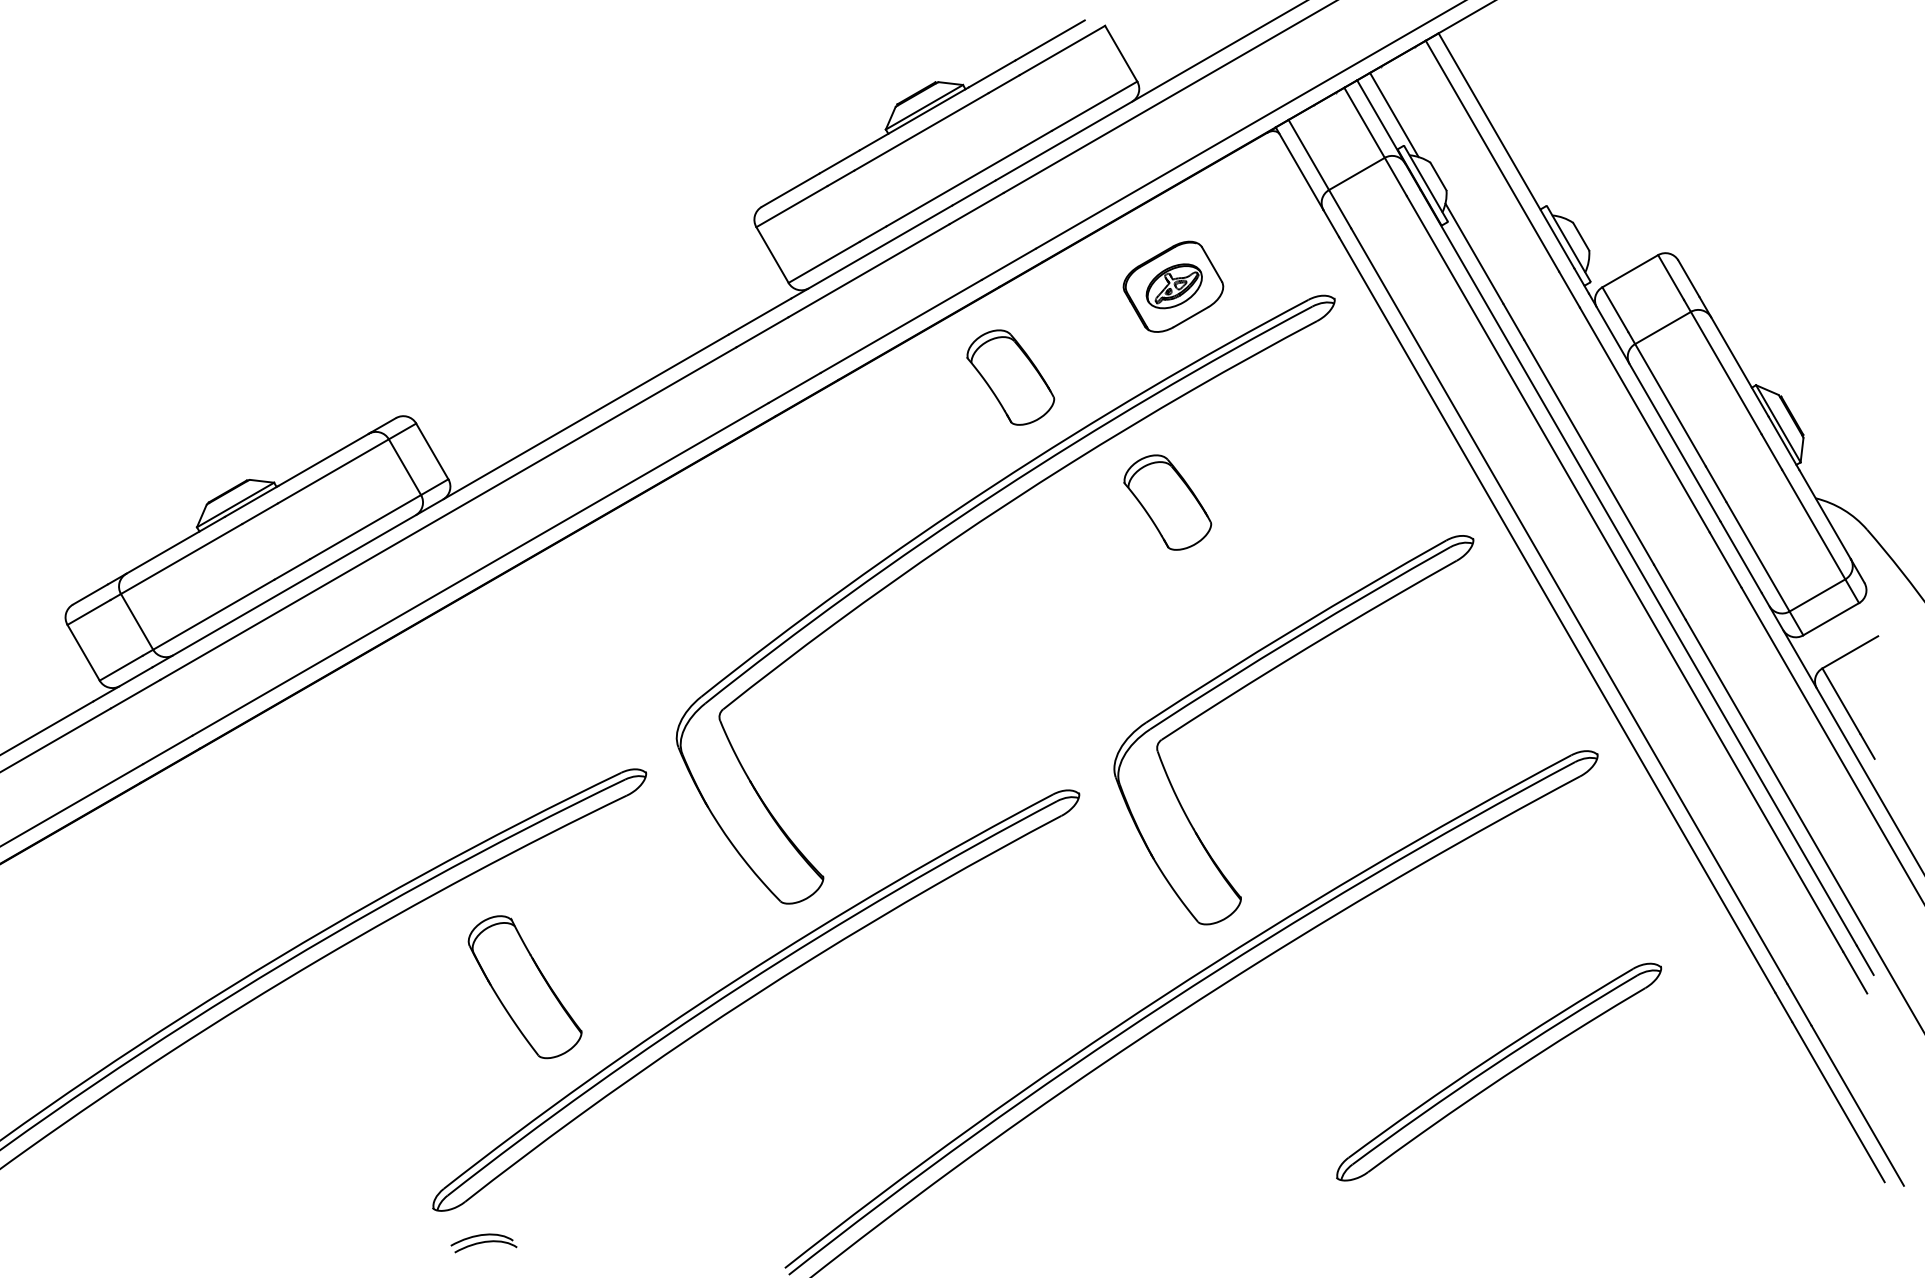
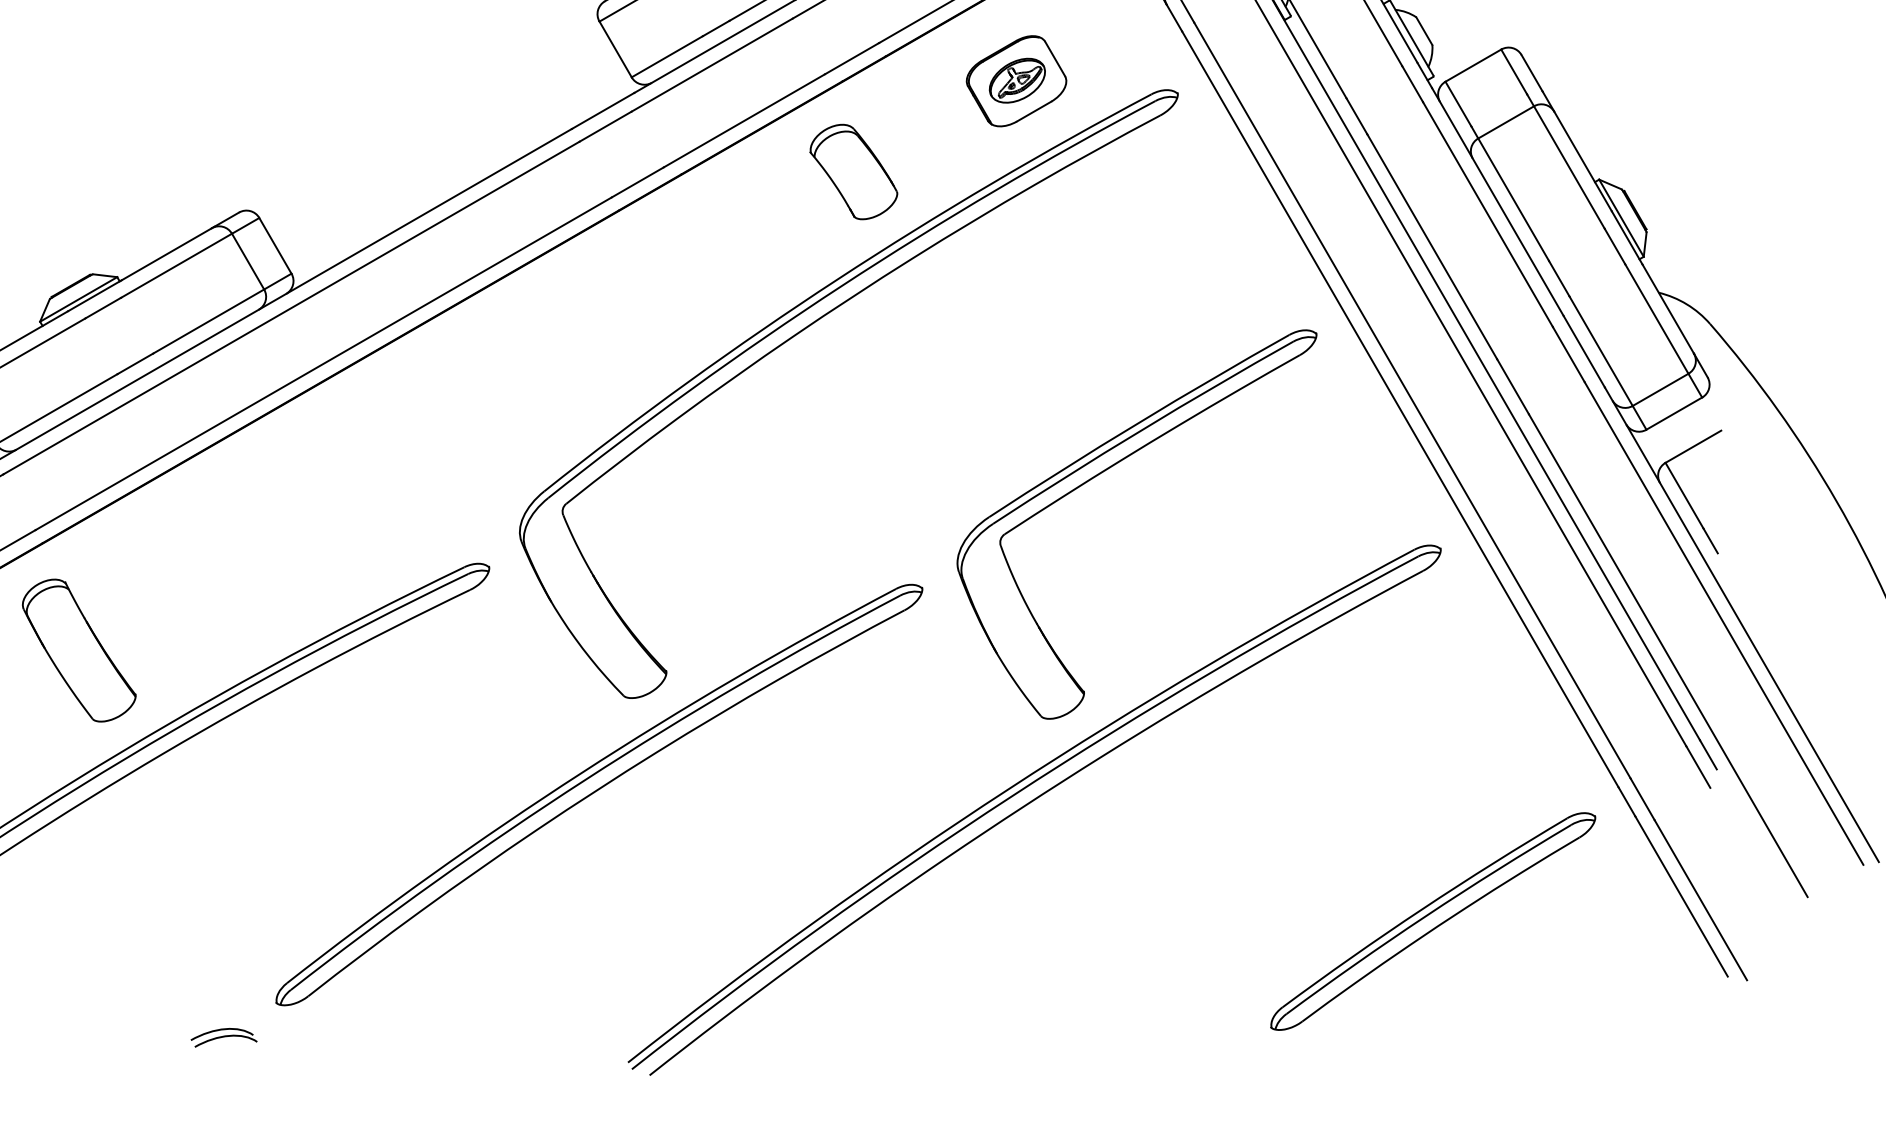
part: (1167, 502) -> (1010, 296), removed
part: (524, 987) -> (78, 650), moved
part: (1499, 1071) -> (1433, 920), moved
part: (483, 1243) -> (223, 1037), moved

